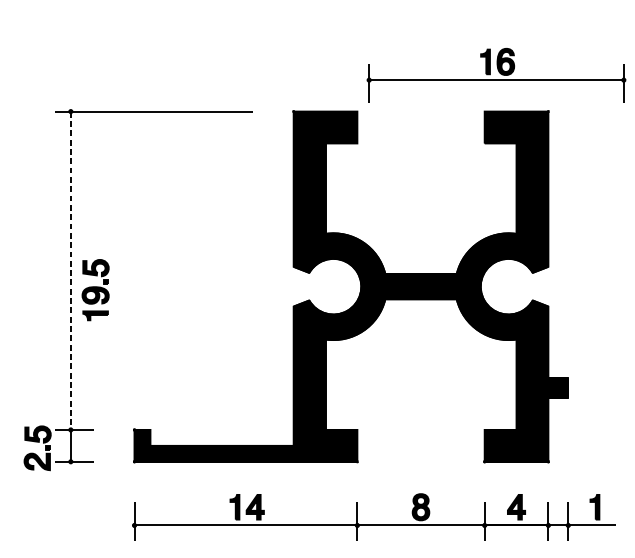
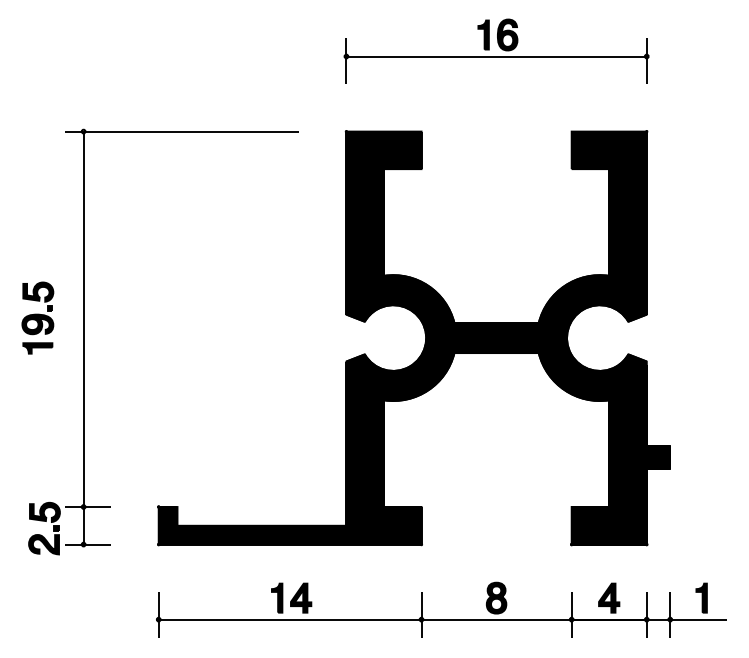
part: (496, 75) -> (496, 50), moved
line: (70, 270) -> (83, 319), dashed -> solid
part: (95, 289) -> (37, 317), moved

